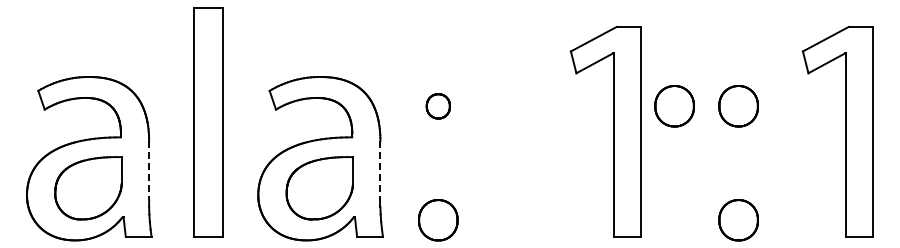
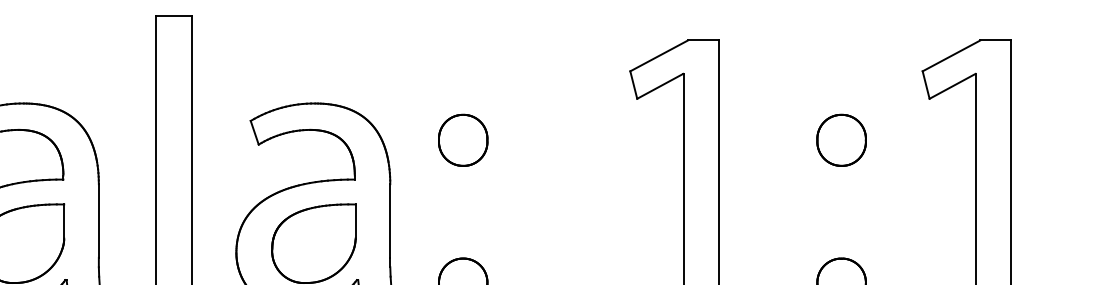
part: (438, 106) -> (463, 140), size x1.67
part: (674, 106) -> (760, 140), removed
line: (149, 170) -> (99, 221), dashed -> solid
line: (380, 170) -> (390, 221), dashed -> solid

